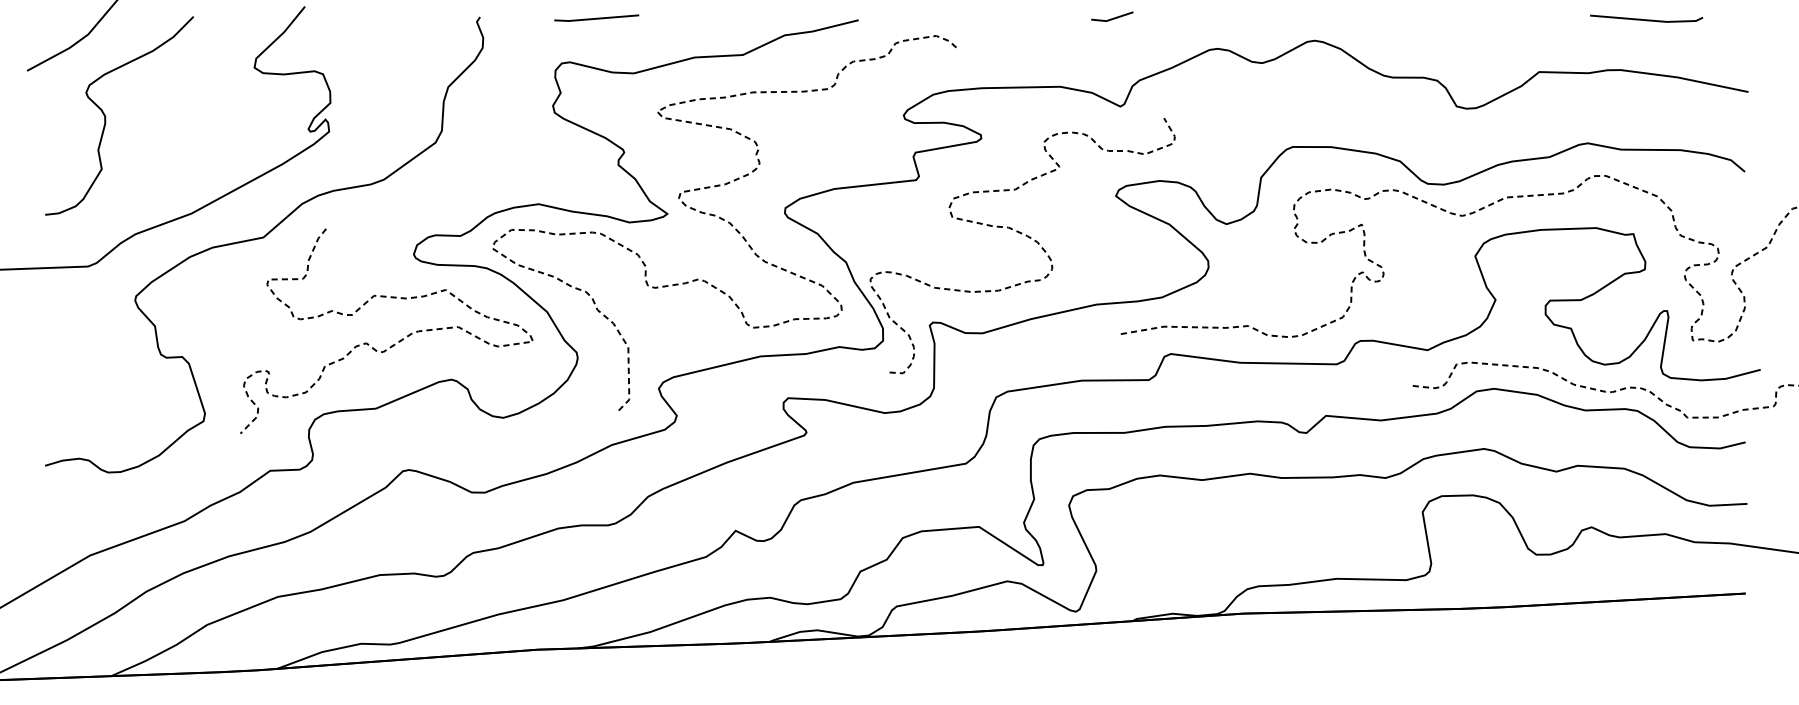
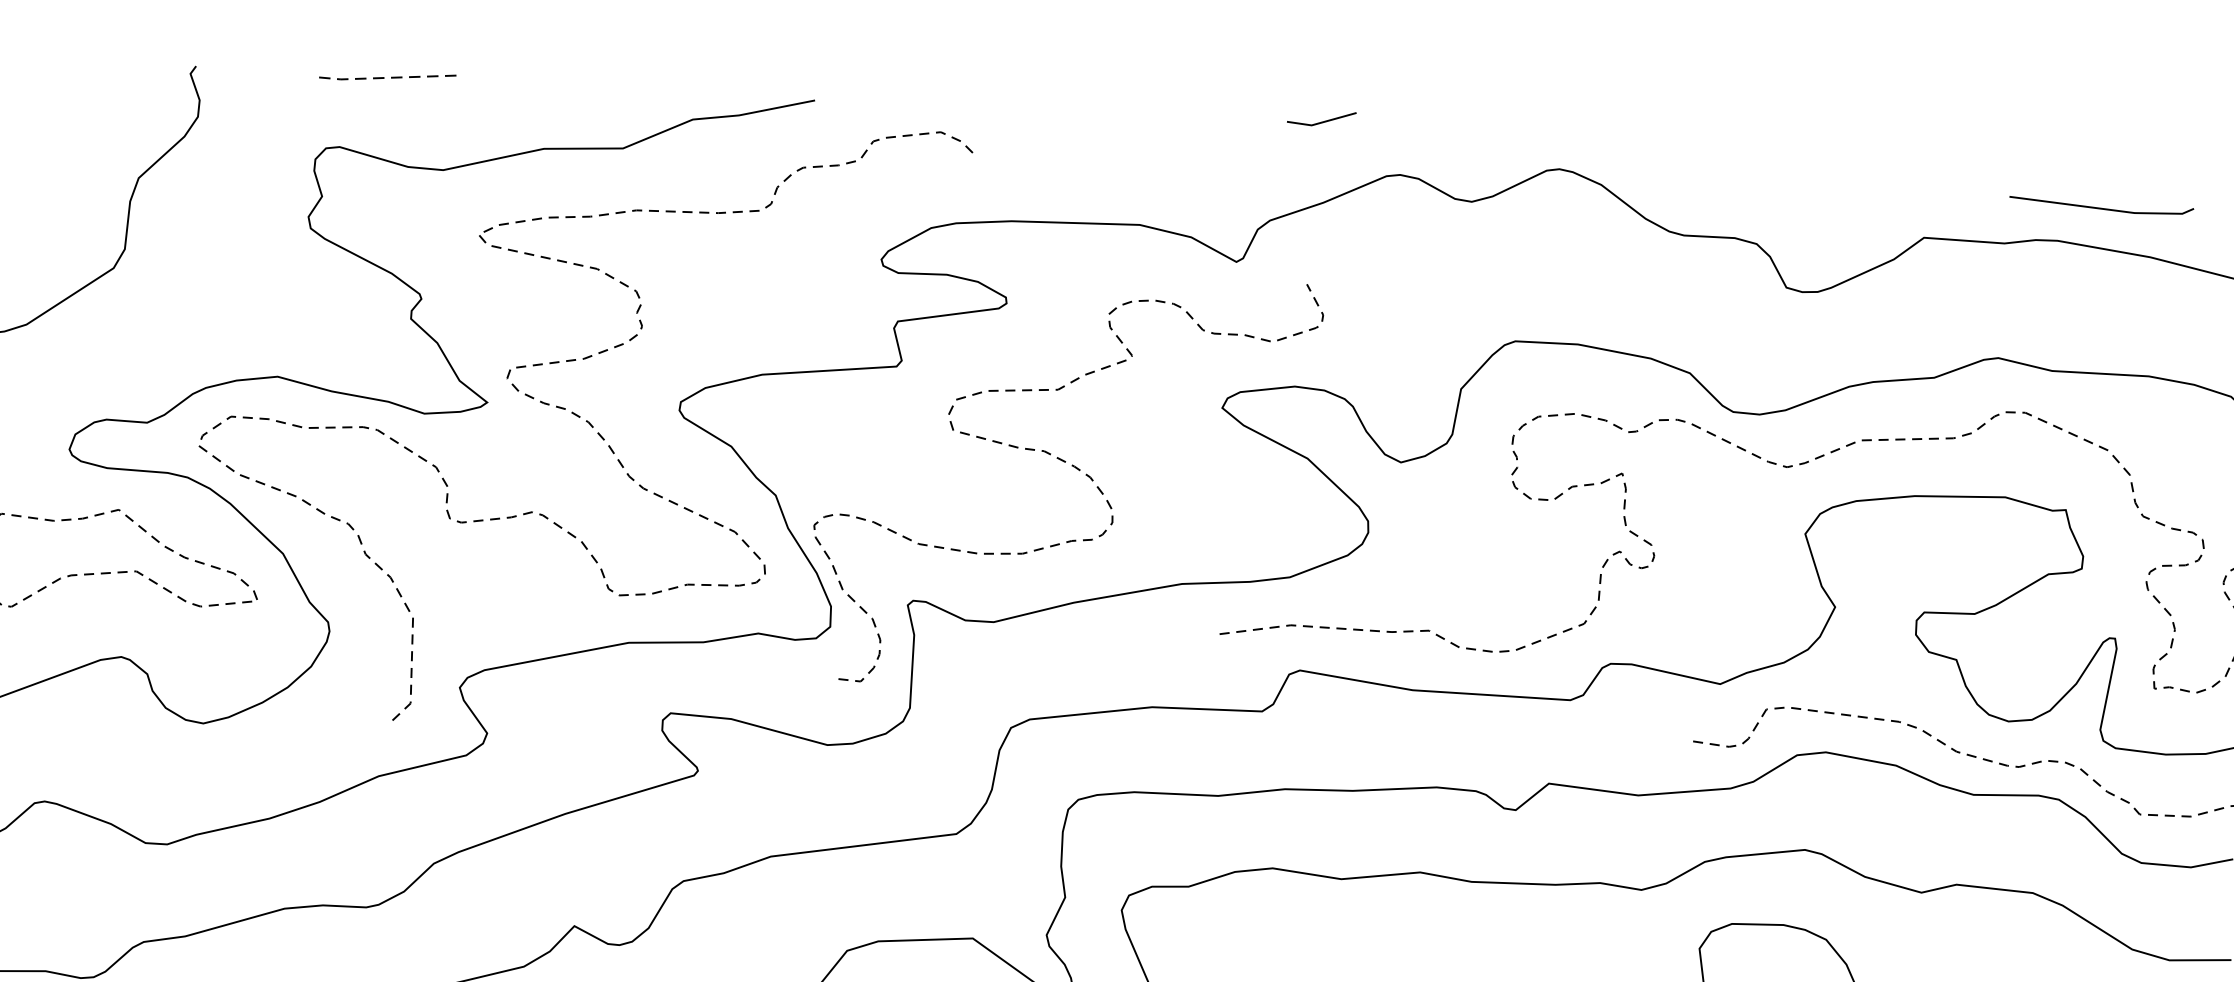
line: (1113, 17) -> (1323, 120), moved
line: (595, 18) -> (384, 77), solid -> dashed
line: (1646, 19) -> (2101, 207), moved

